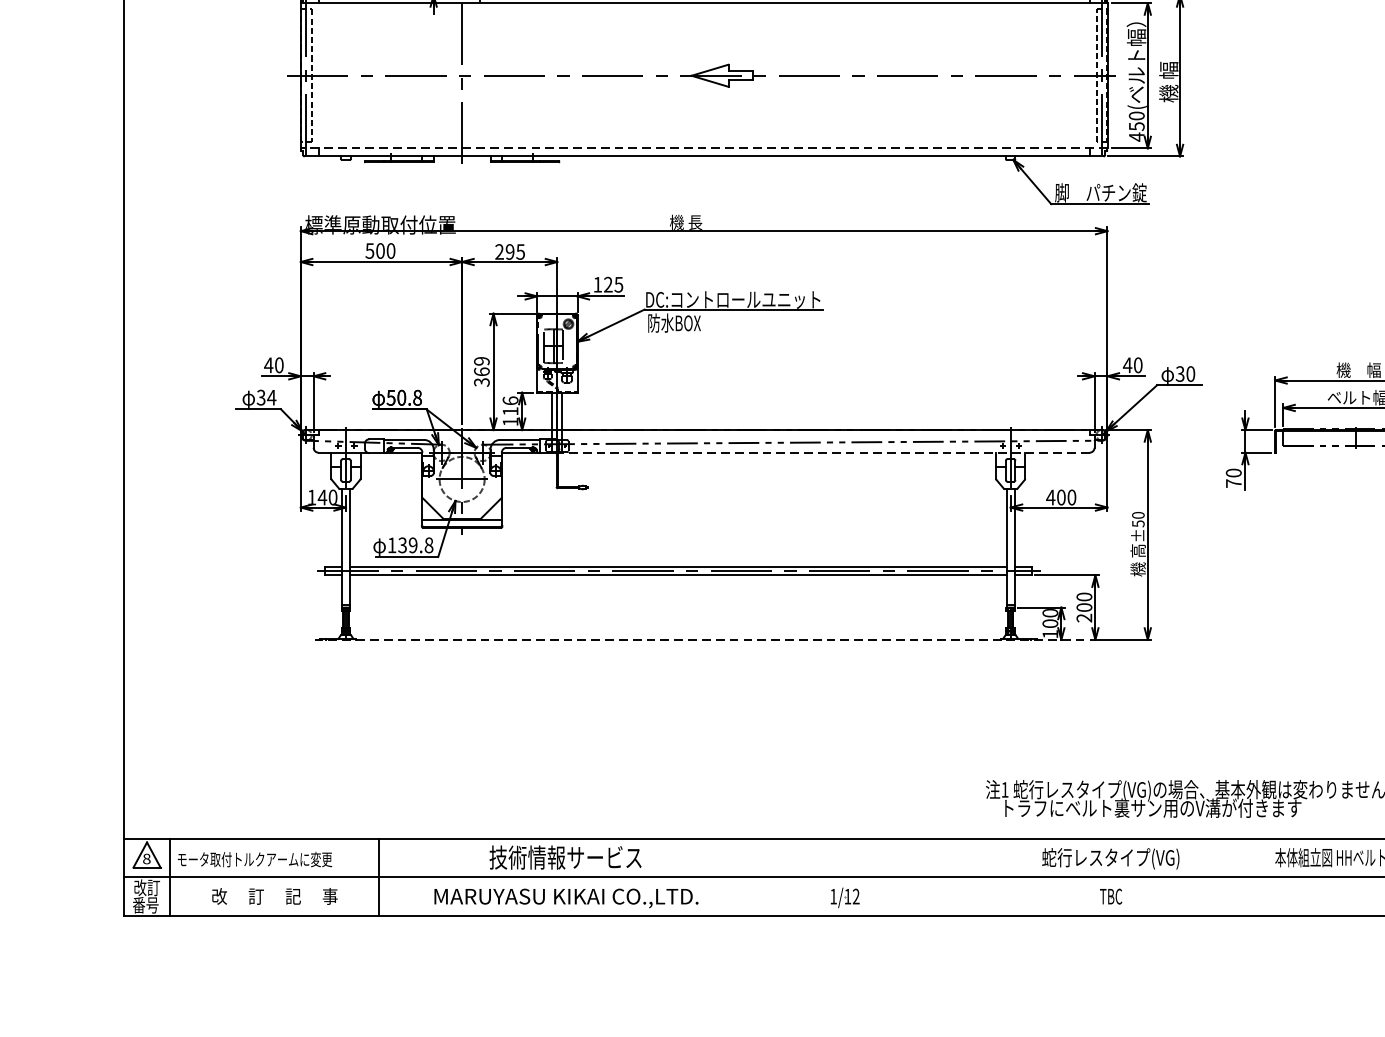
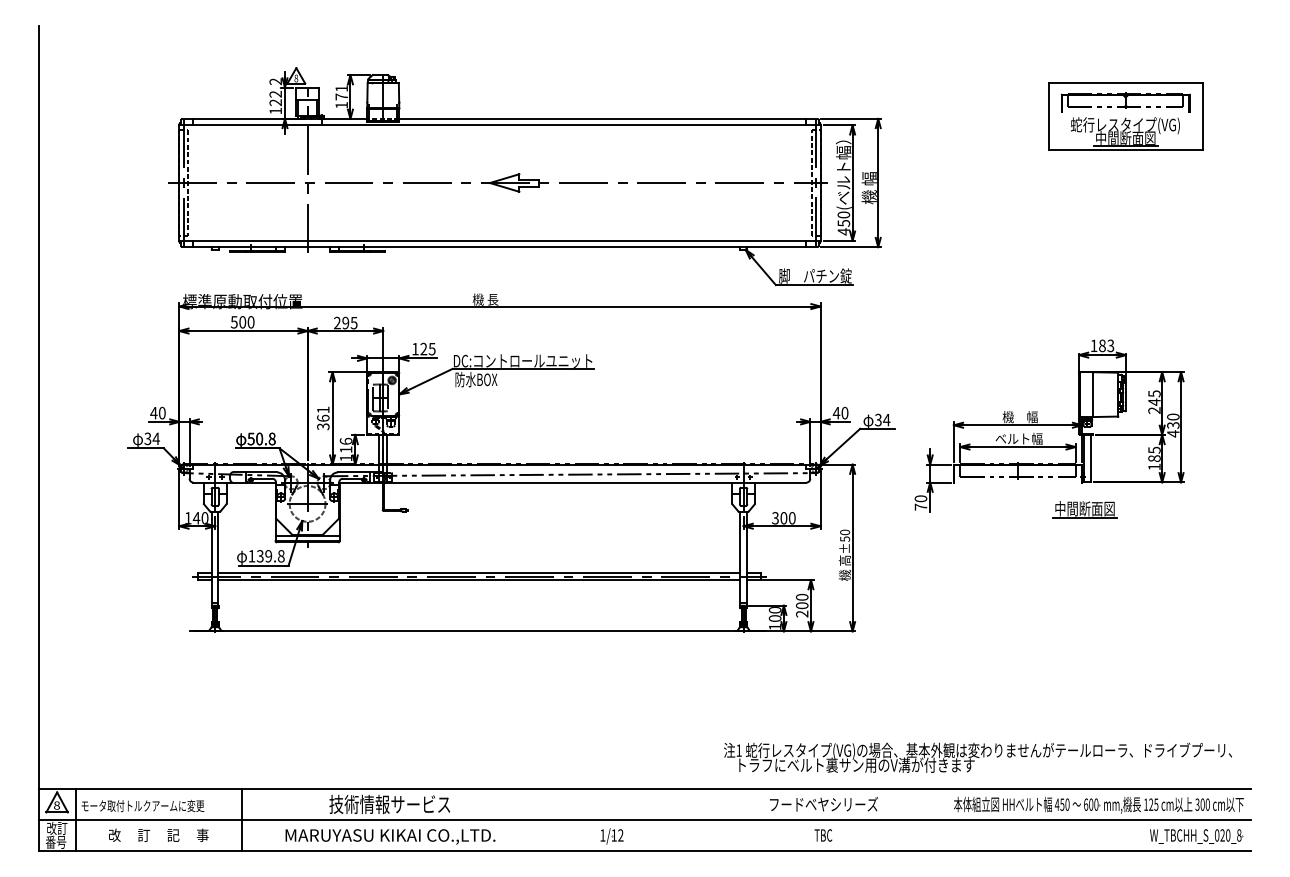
line: (703, 148) -> (499, 240), dashed -> solid
text: (482, 360) -> (323, 409), 369 -> 361
text: (1190, 373) -> (886, 419), 30 -> 34
line: (823, 452) -> (594, 482), dashed -> solid
text: (1050, 497) -> (775, 518), 400 -> 300
line: (706, 640) -> (501, 631), dashed -> solid
text: (1111, 857) -> (823, 804), 蛇行レスタイプ(VG) -> フードベヤシリーズ

